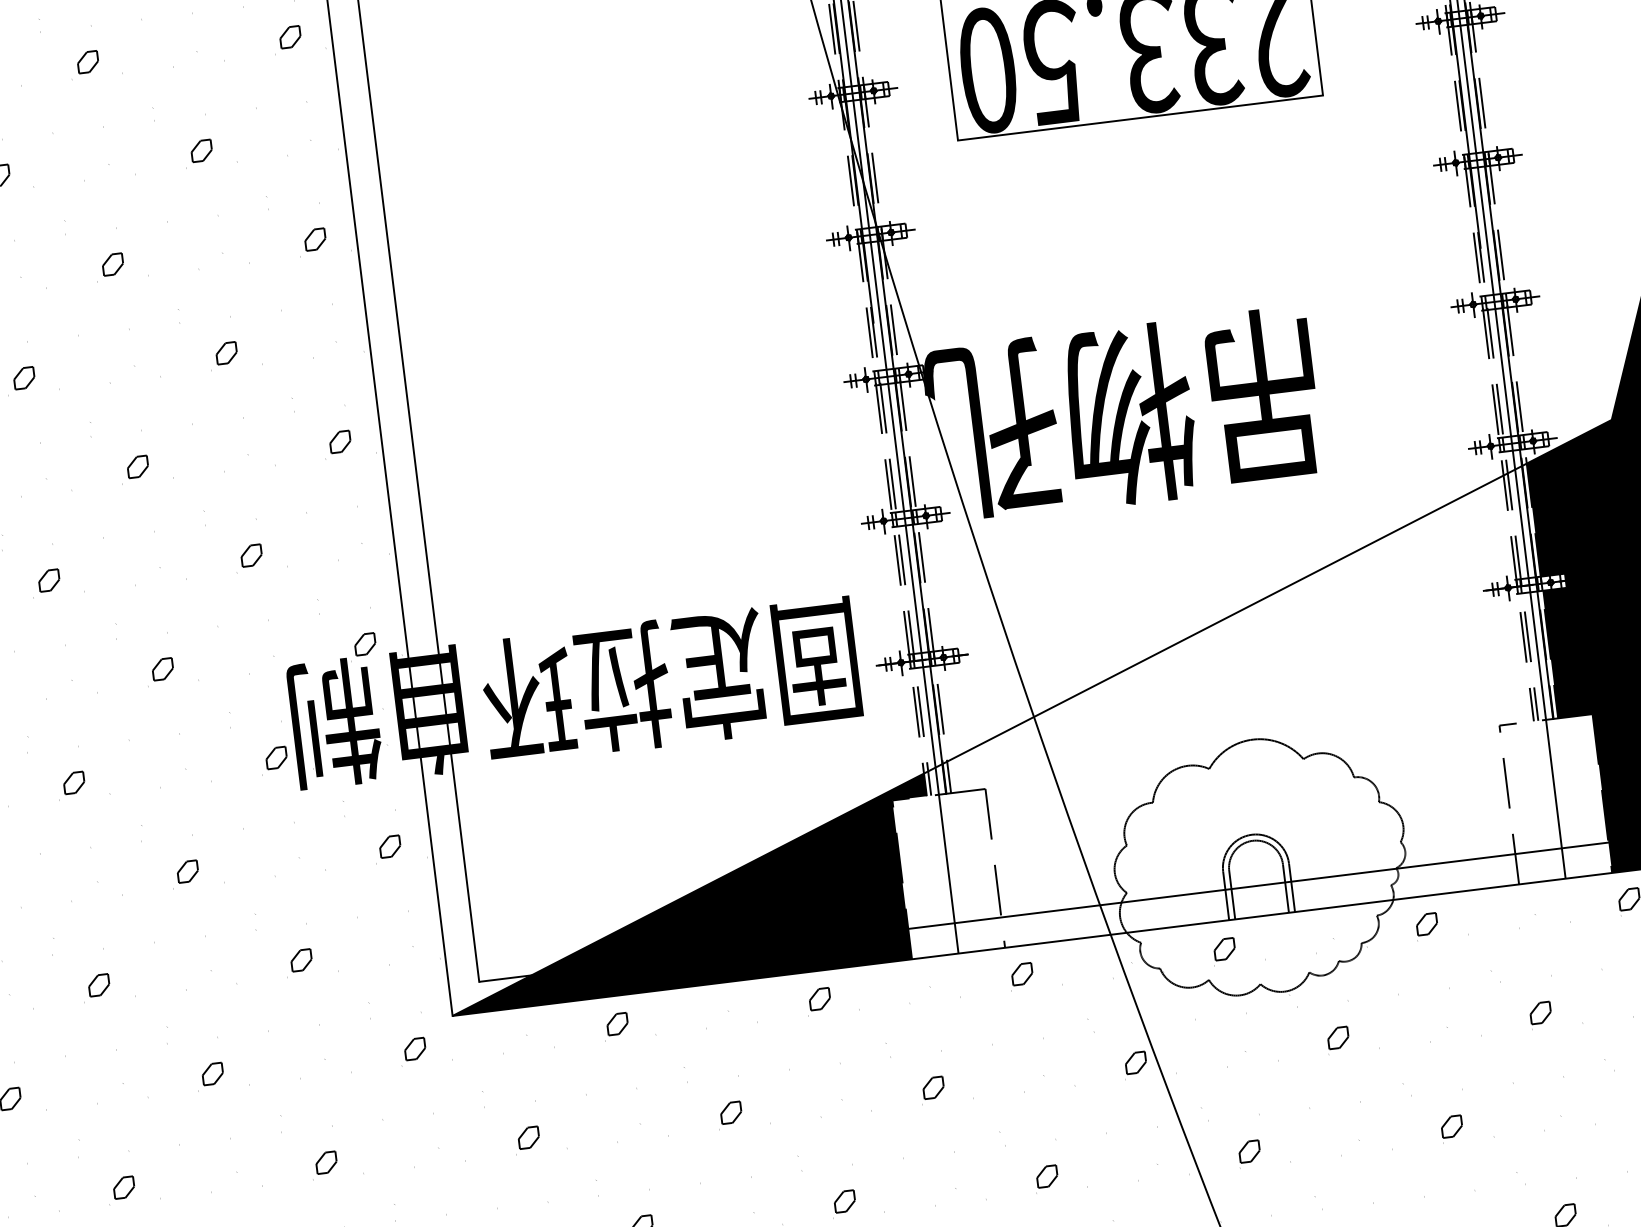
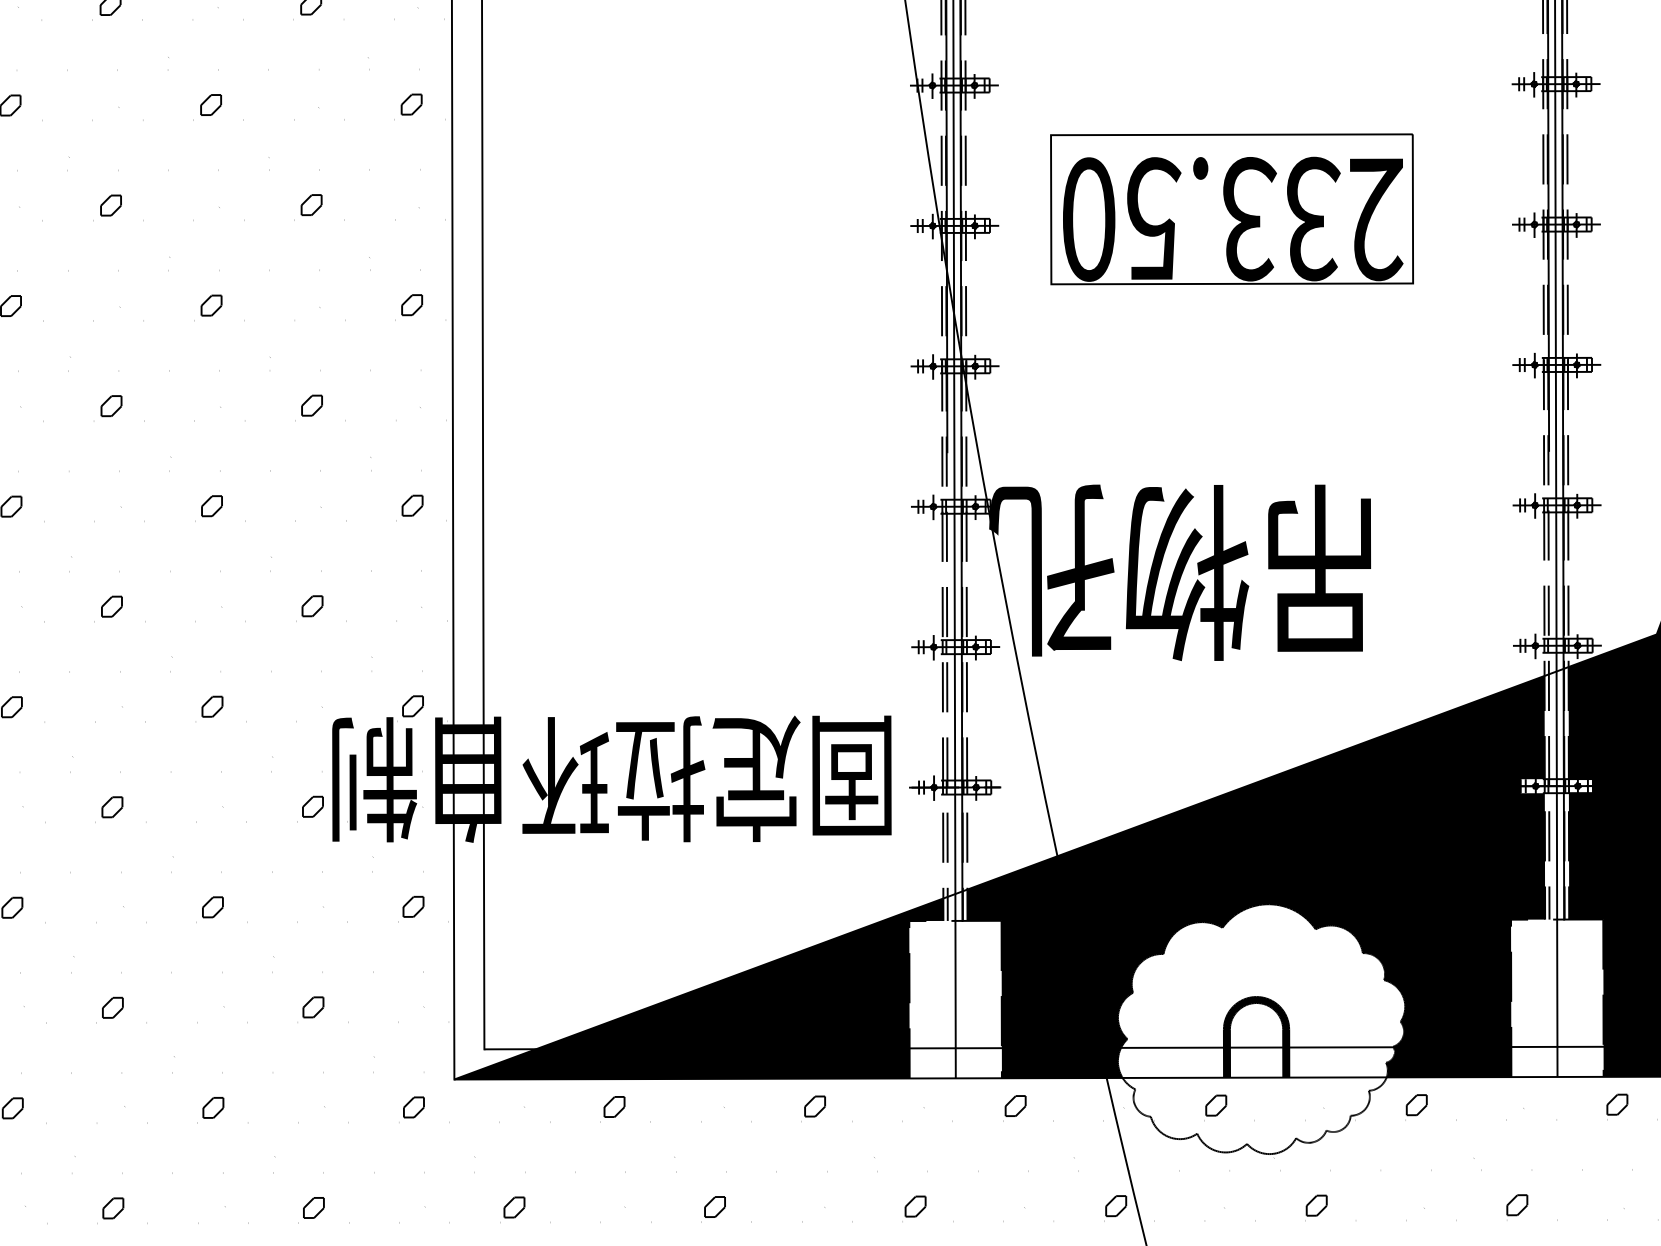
fill: (1237, 713) -> (1256, 876), added
fill: (1257, 875) -> (1256, 1037), added

